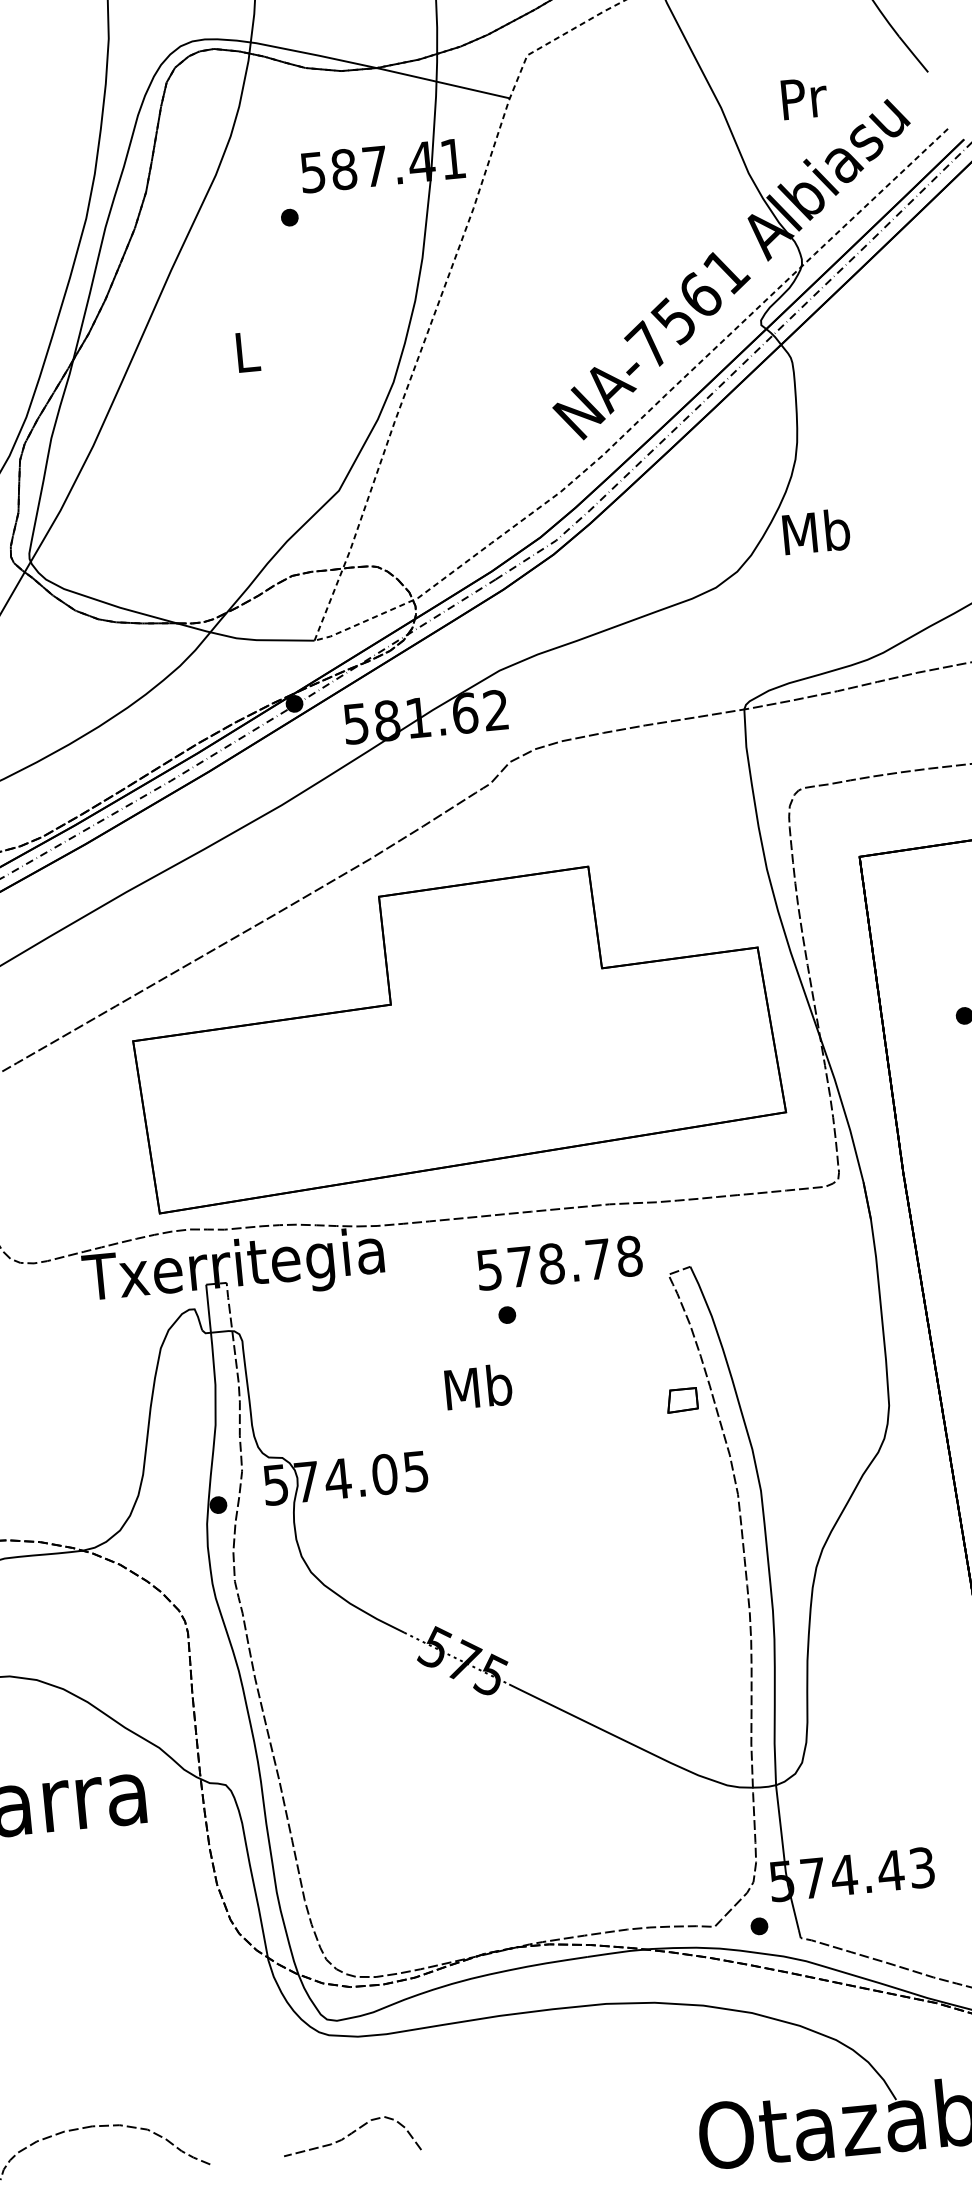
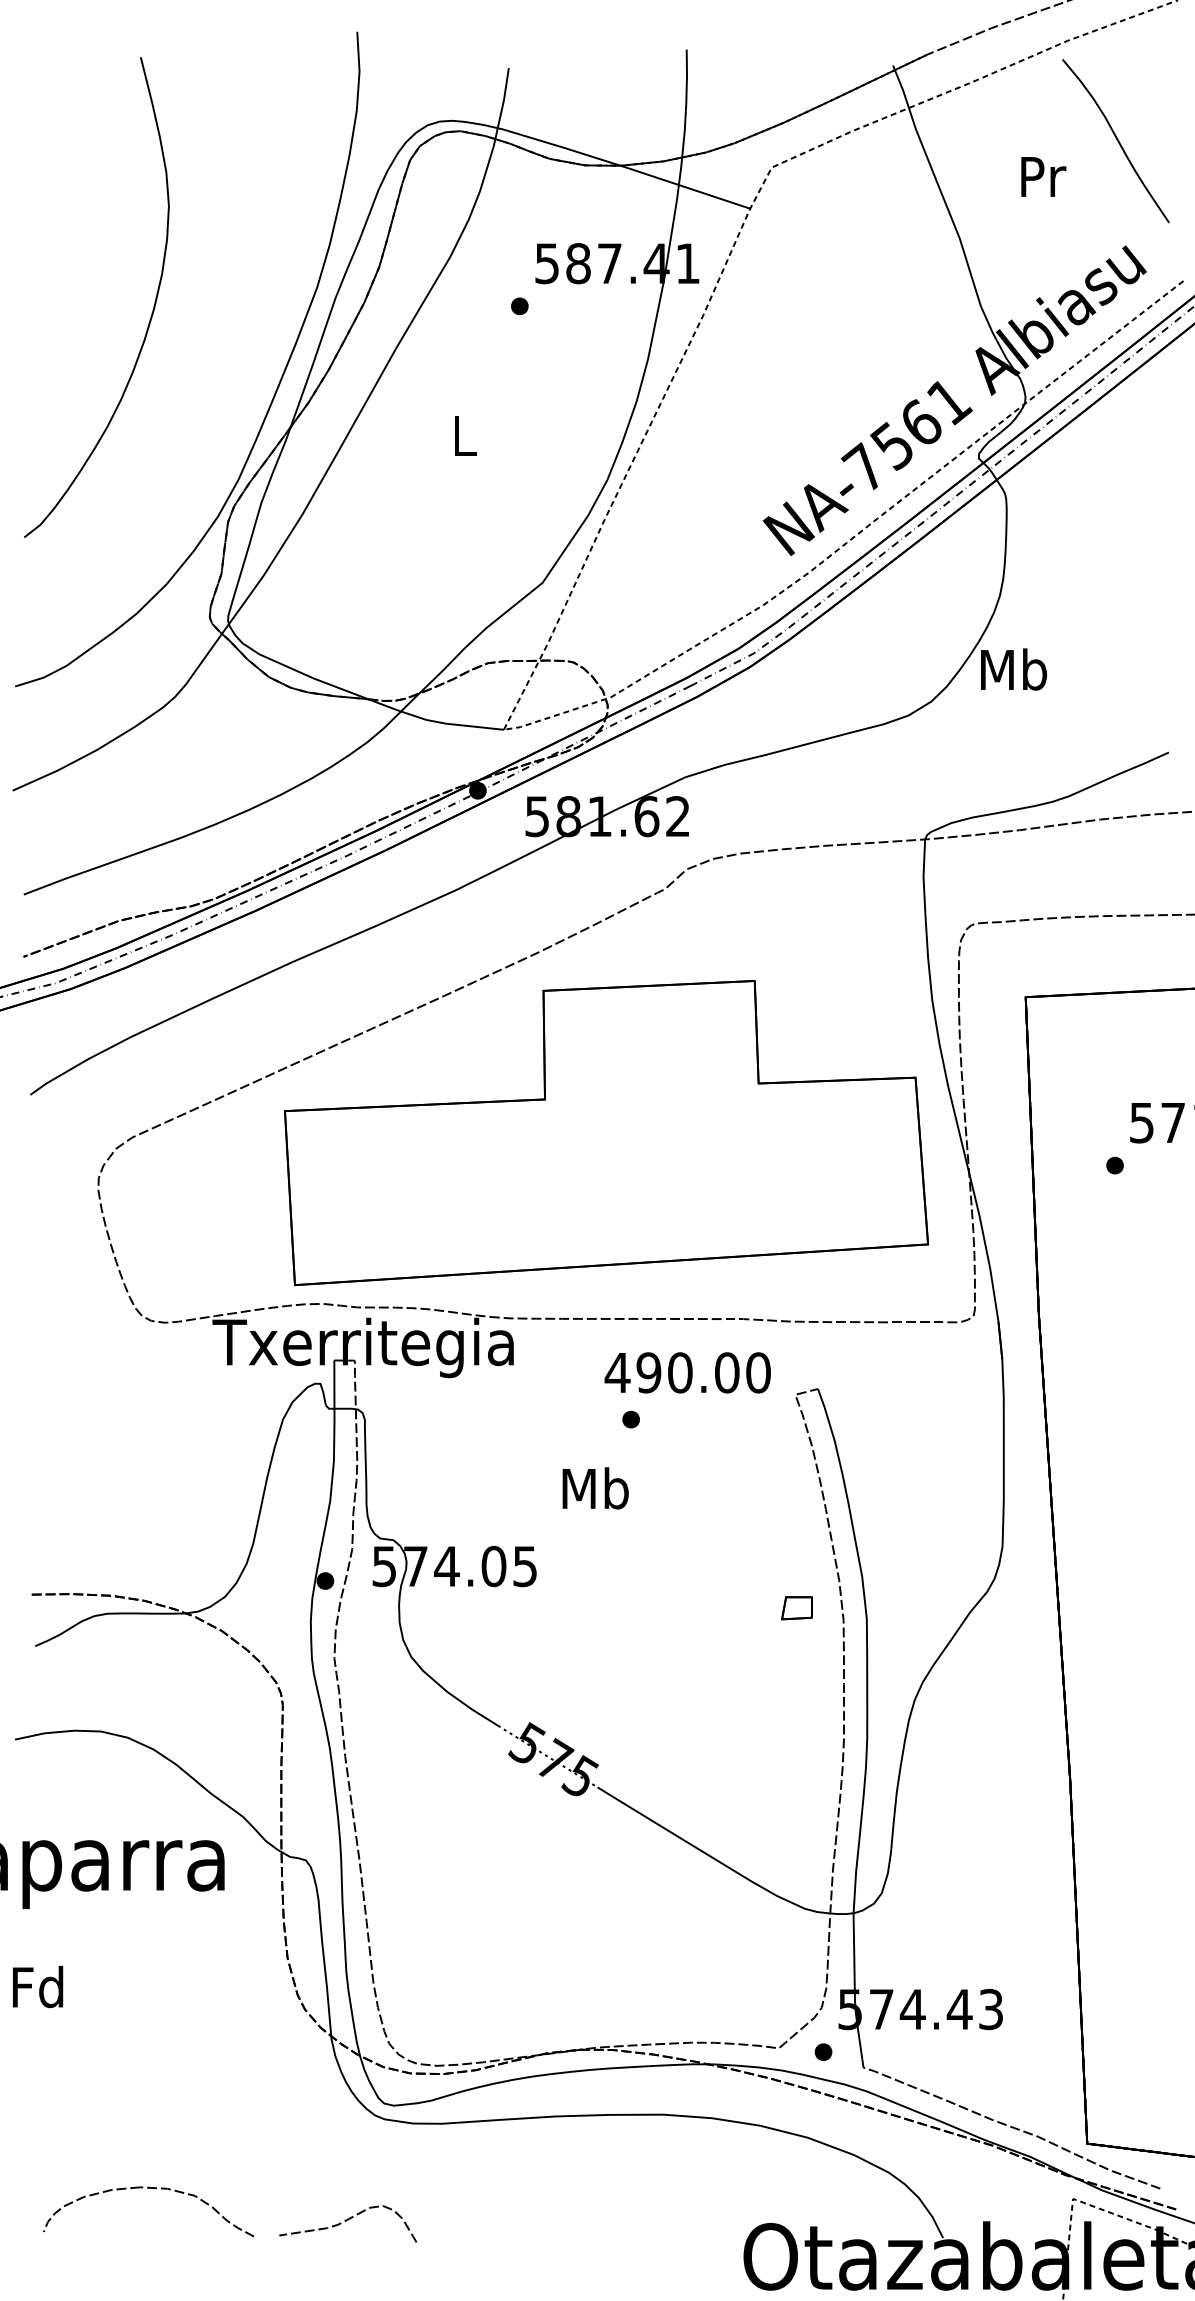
text: (804, 97) -> (1043, 176), moved
text: (558, 1262) -> (687, 1372), 578.78 -> 490.00
part: (681, 1400) -> (796, 1608), moved
curve: (349, 2135) -> (346, 2221), moved

